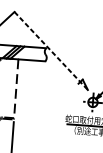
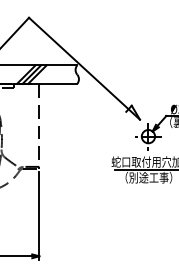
line: (51, 51) -> (84, 69), dashed -> solid

